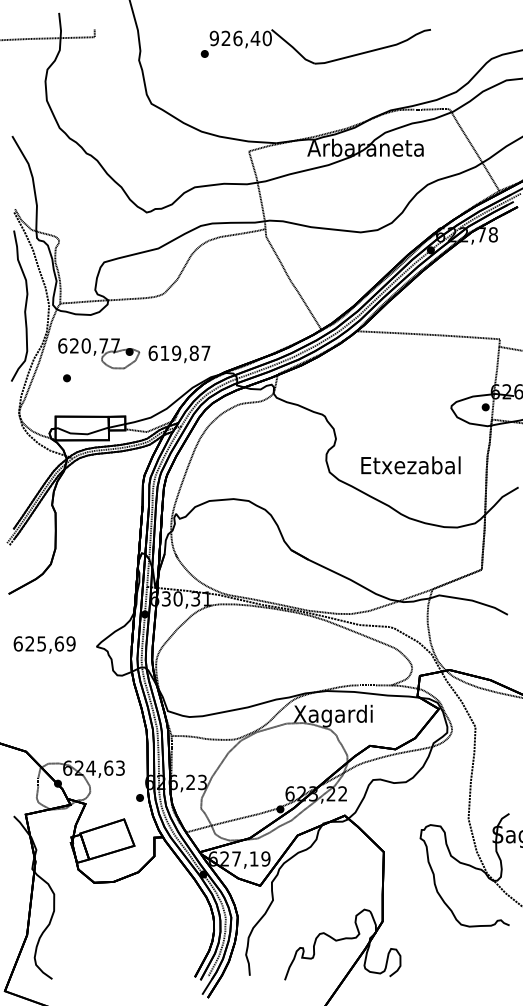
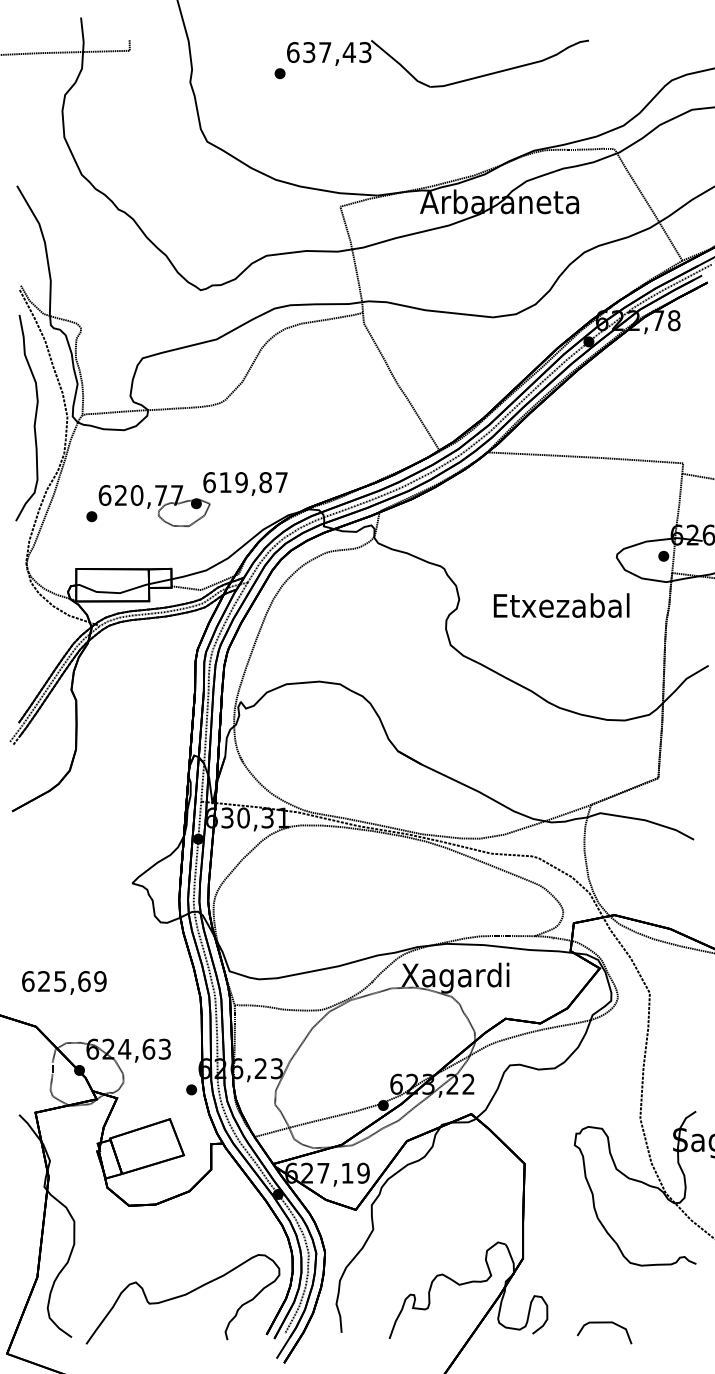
text: (240, 38) -> (328, 52), 926,40 -> 637,43
part: (98, 353) -> (154, 505), moved
text: (410, 465) -> (561, 605), moved
text: (44, 644) -> (64, 982), moved
curve: (131, 949) -> (180, 1297), added
curve: (442, 968) -> (604, 1323), added

